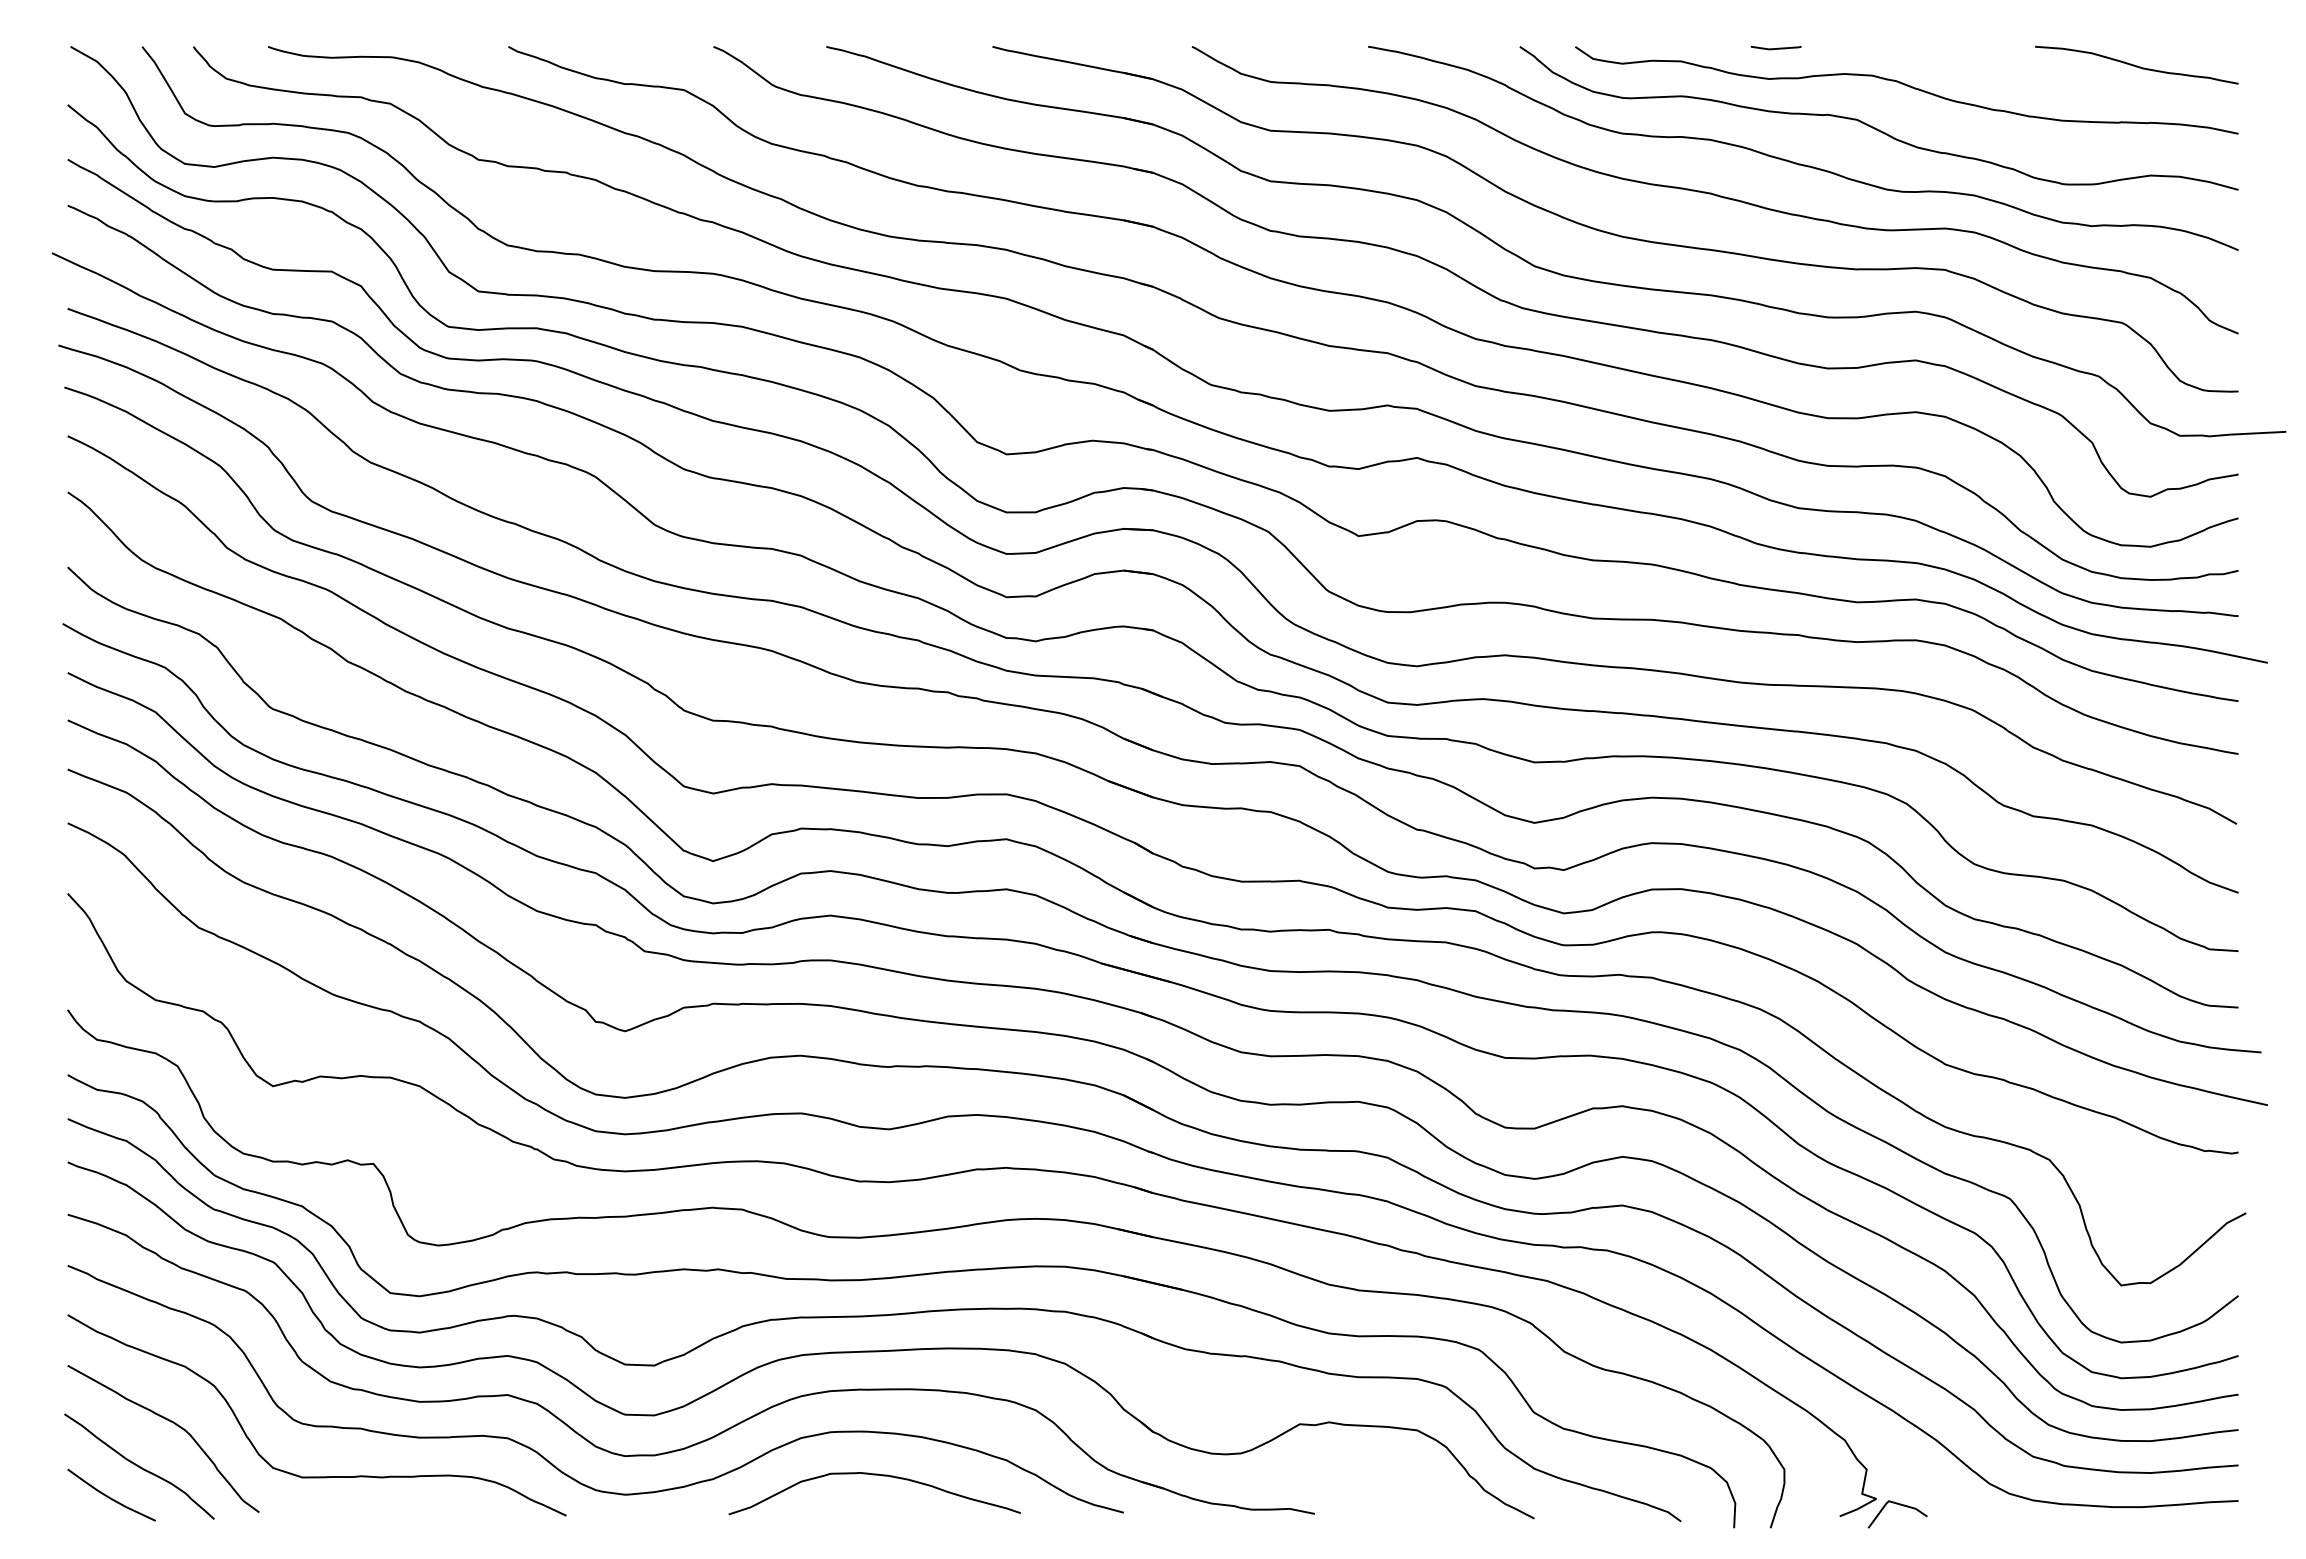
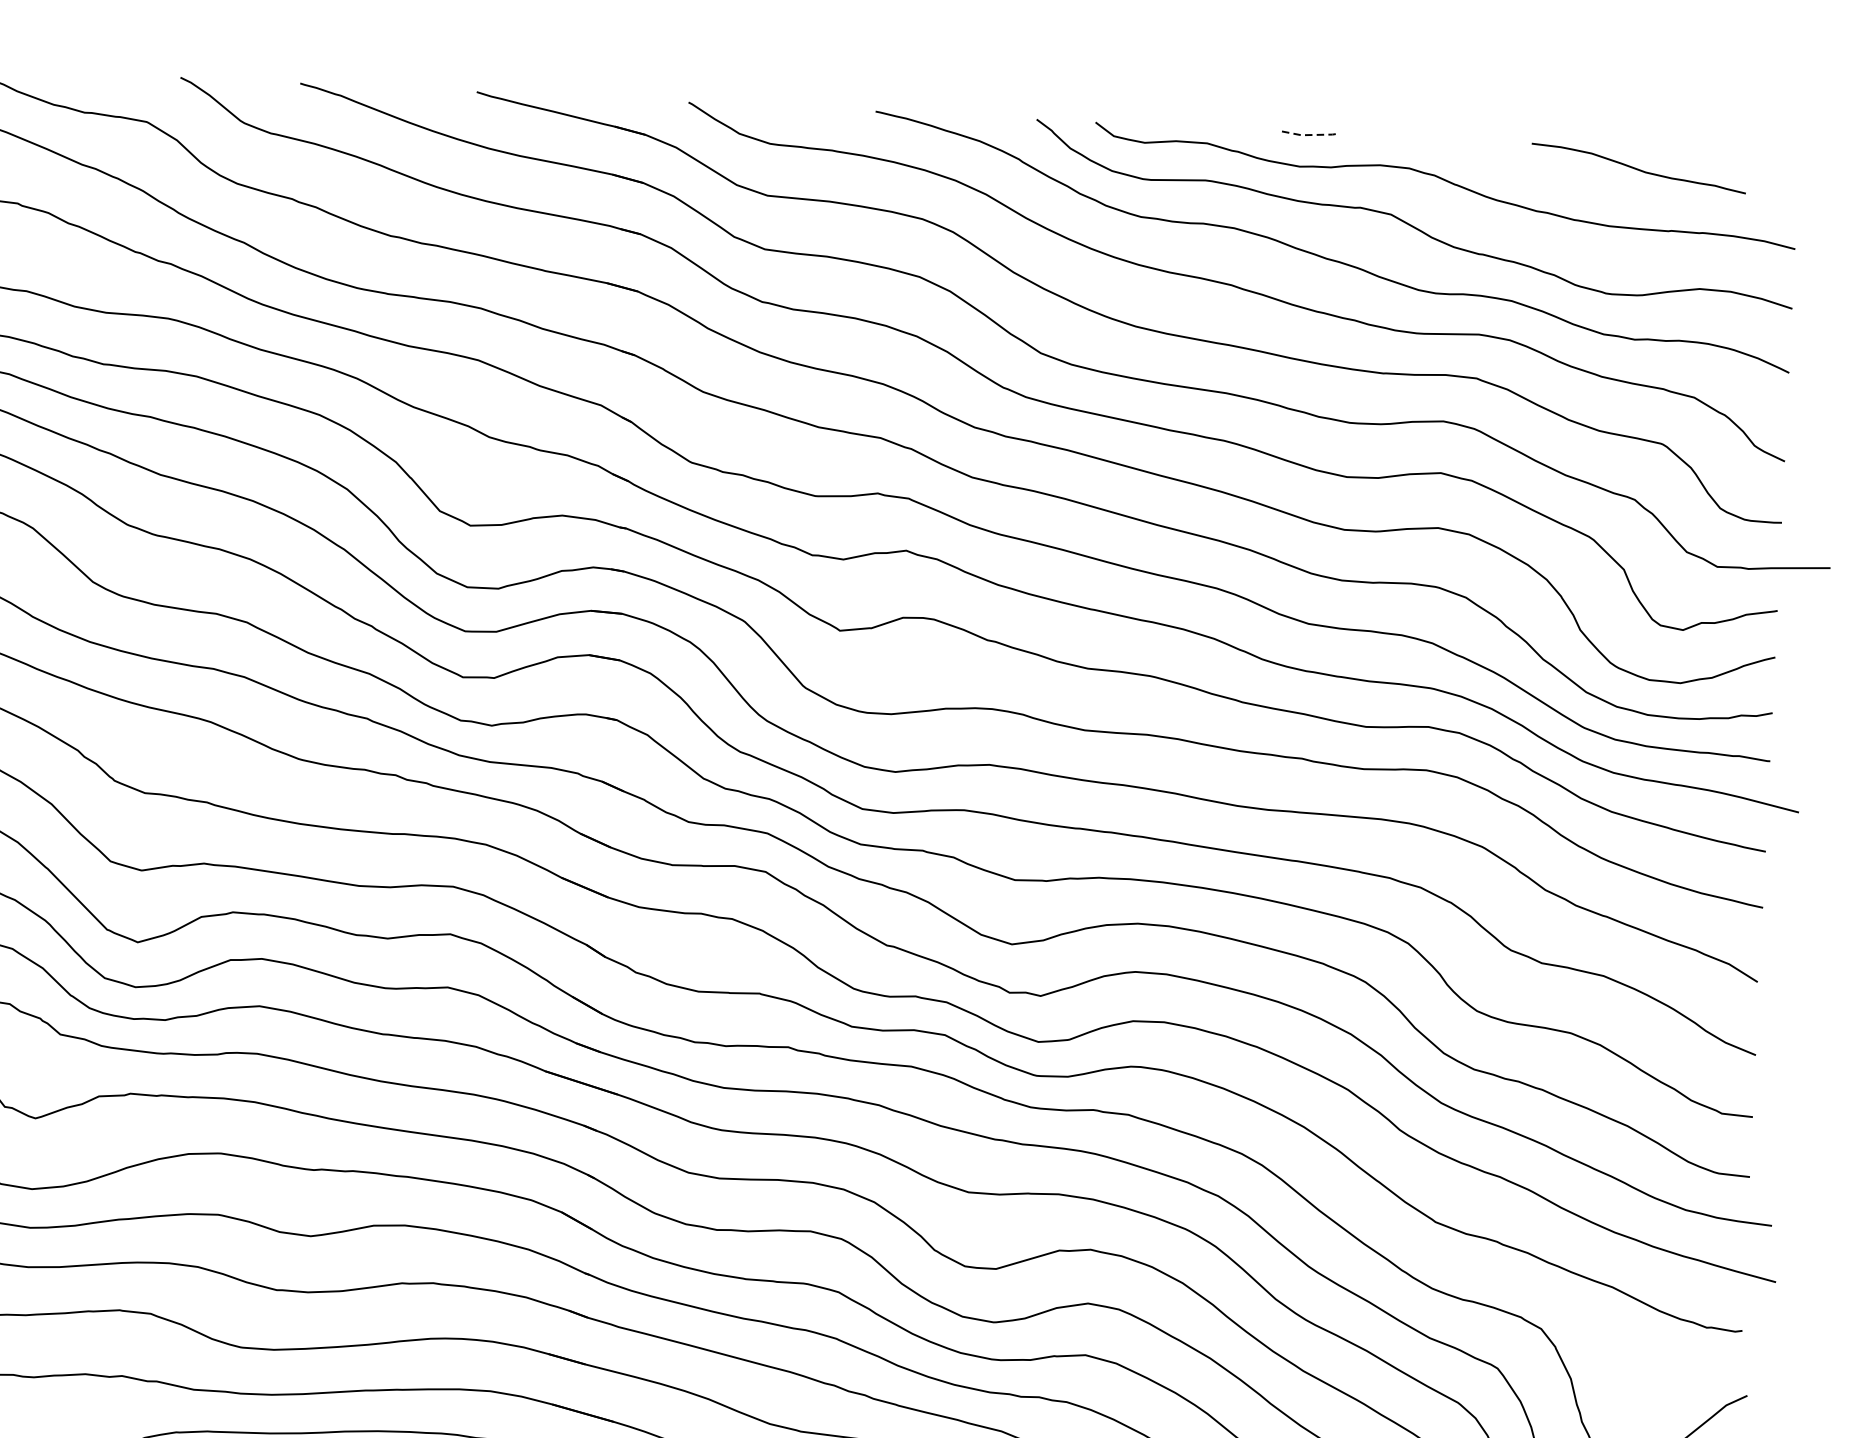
line: (1776, 48) -> (1309, 134), solid -> dashed
curve: (2136, 65) -> (1638, 168), moved

